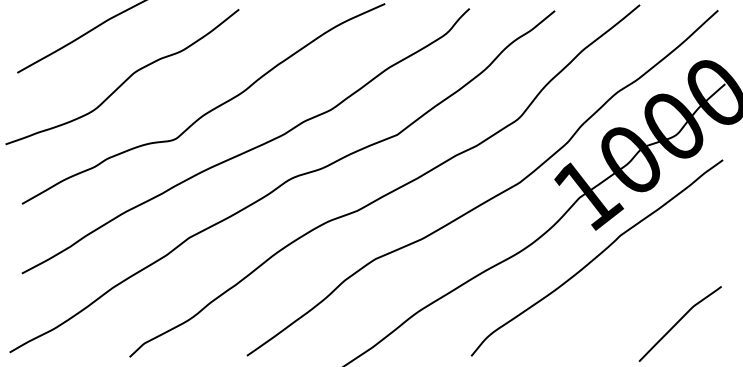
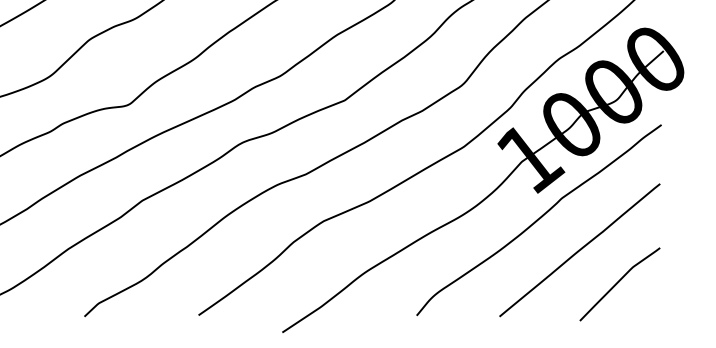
line: (638, 288) -> (579, 249), added

